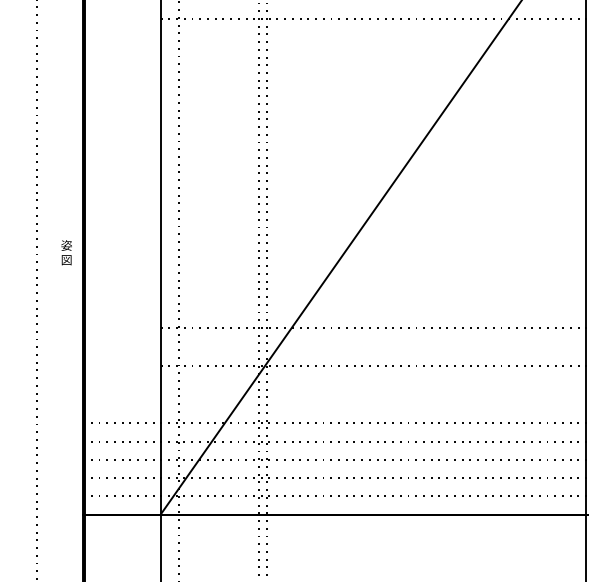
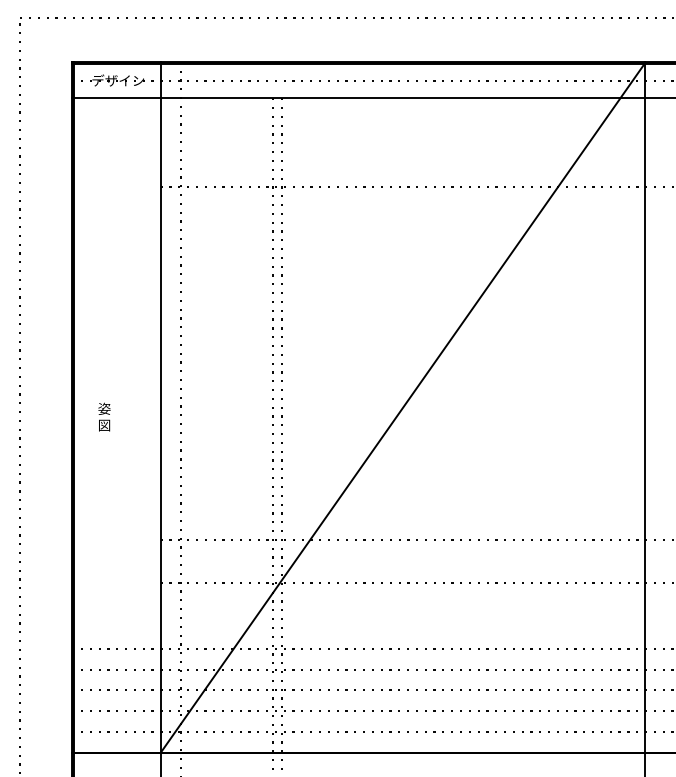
text: (66, 252) -> (104, 416), moved

